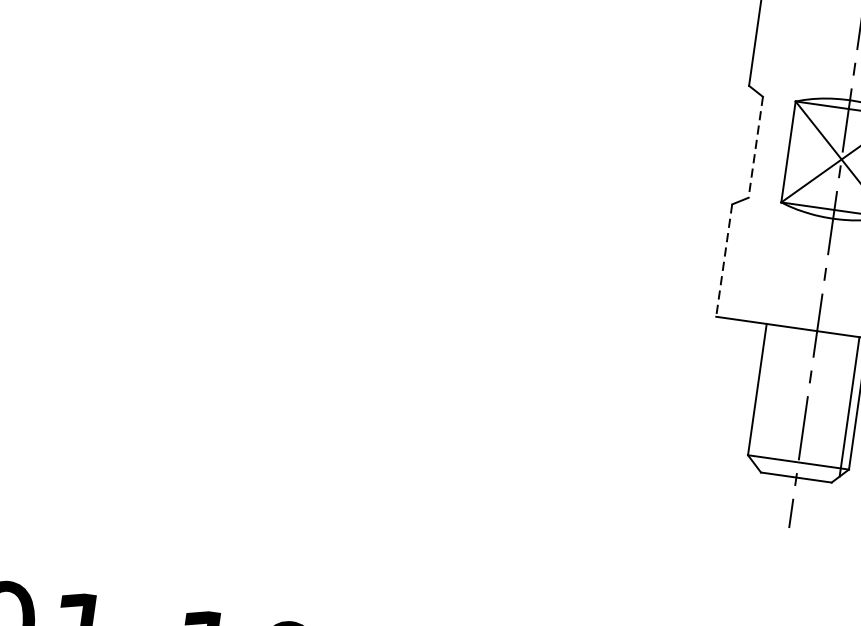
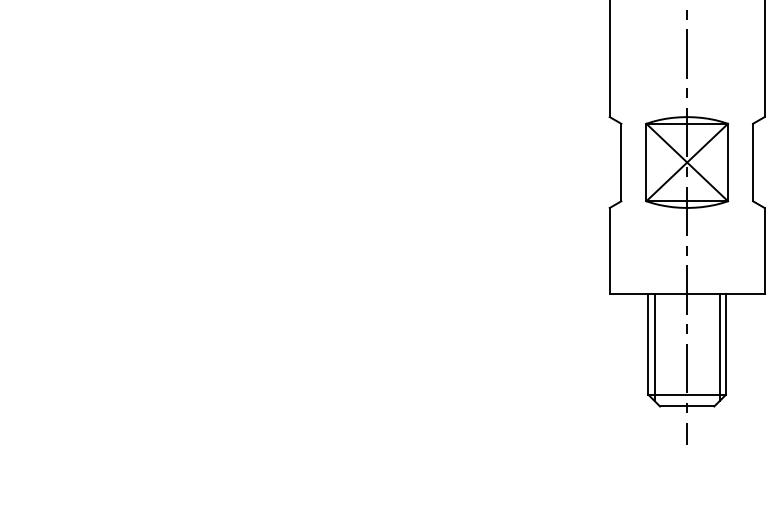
line: (755, 147) -> (621, 162), dashed -> solid
line: (723, 261) -> (609, 251), dashed -> solid
line: (764, 394) -> (654, 347), added

